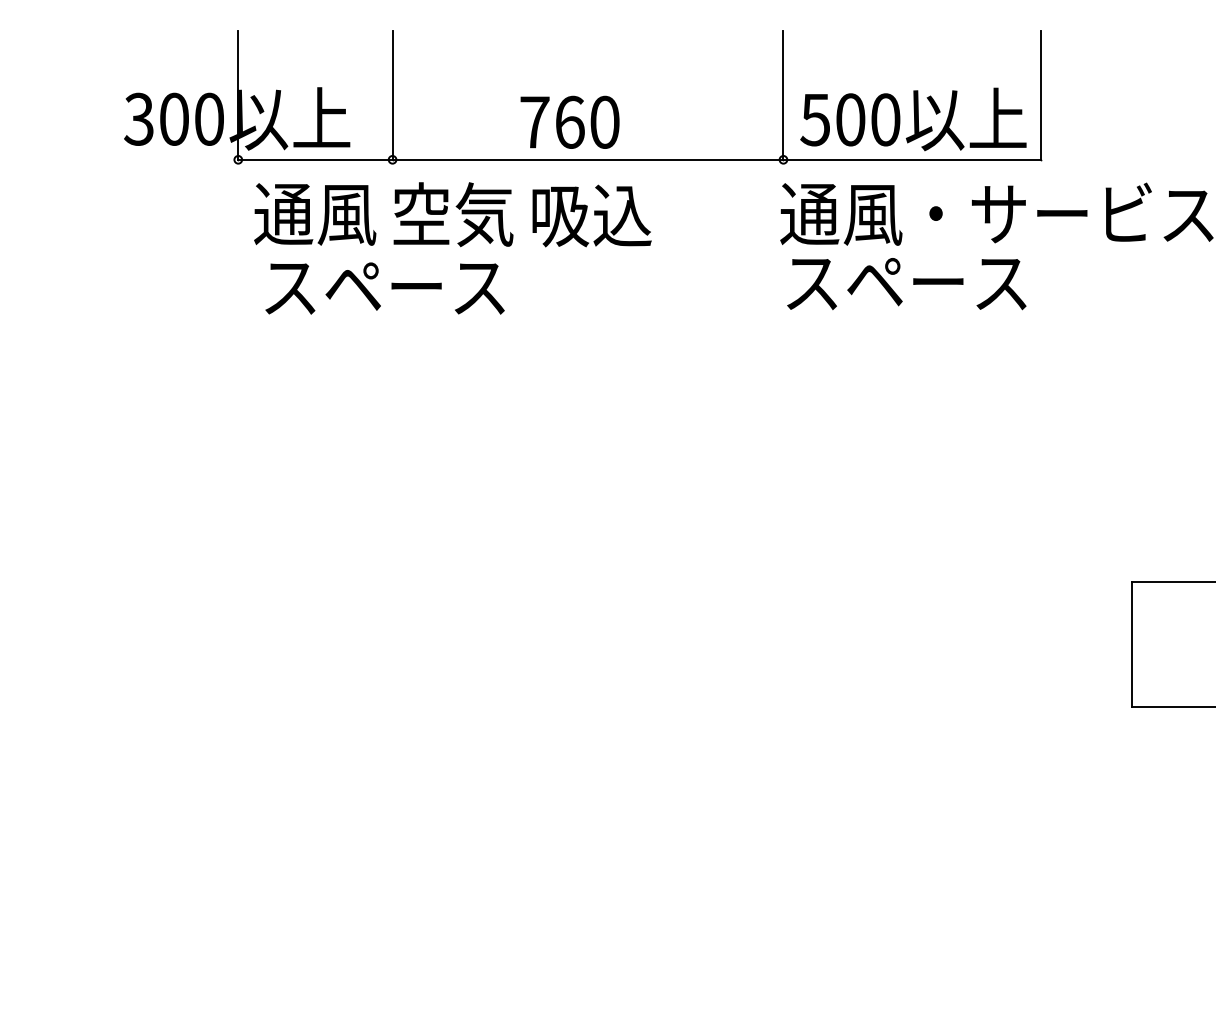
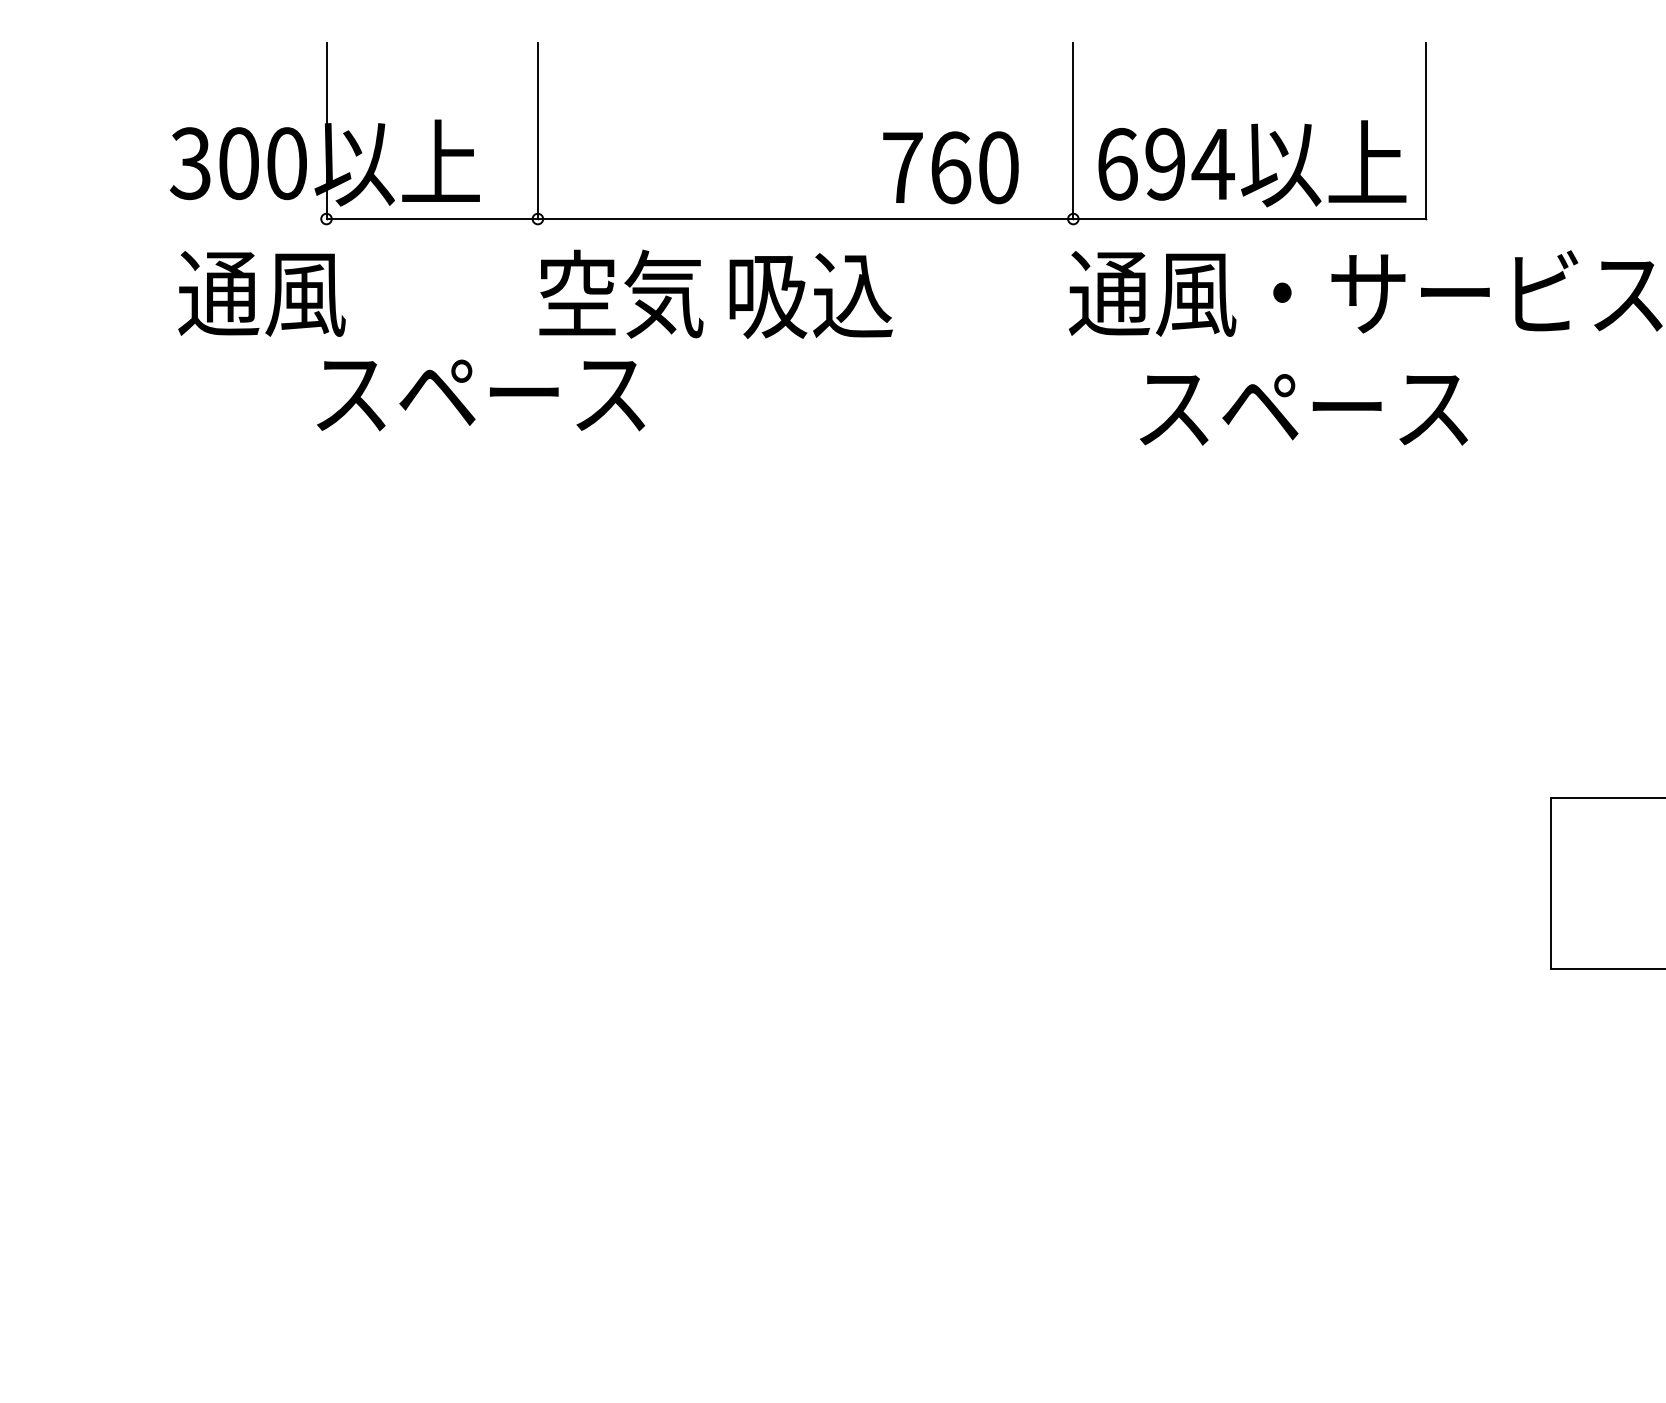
text: (850, 119) -> (1165, 163), 500 -> 694
text: (569, 121) -> (950, 166), moved
text: (315, 214) -> (262, 293), moved
text: (906, 284) -> (1303, 410), moved
text: (384, 288) -> (480, 395), moved

